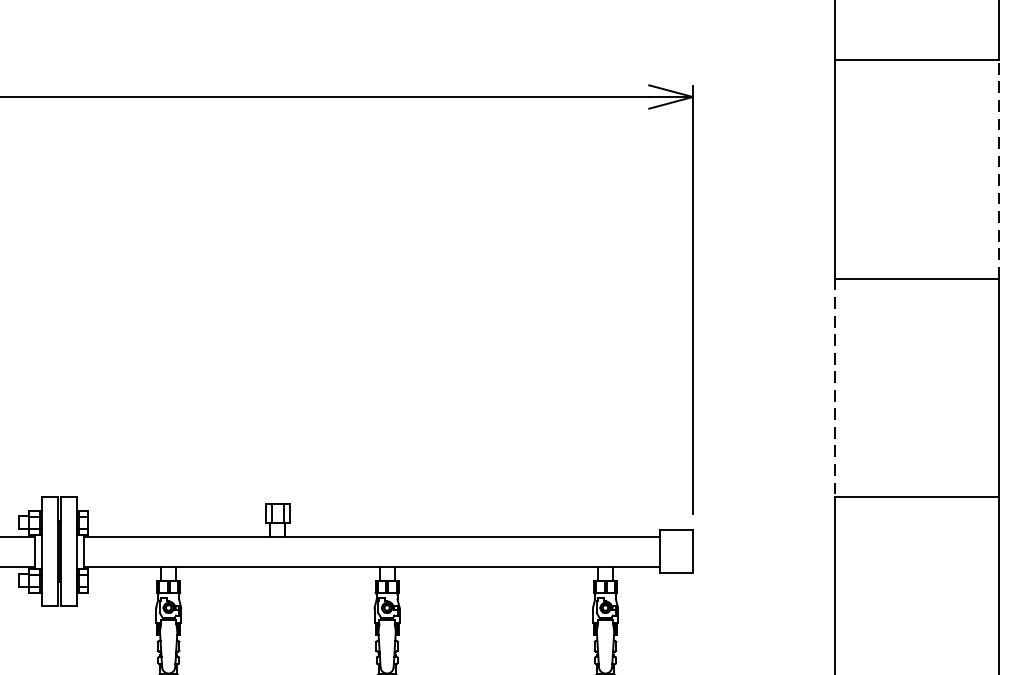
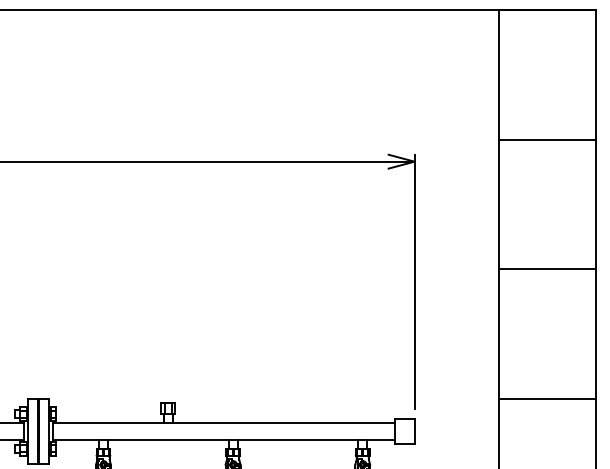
line: (999, 169) -> (596, 204), dashed -> solid
line: (834, 388) -> (498, 334), dashed -> solid

